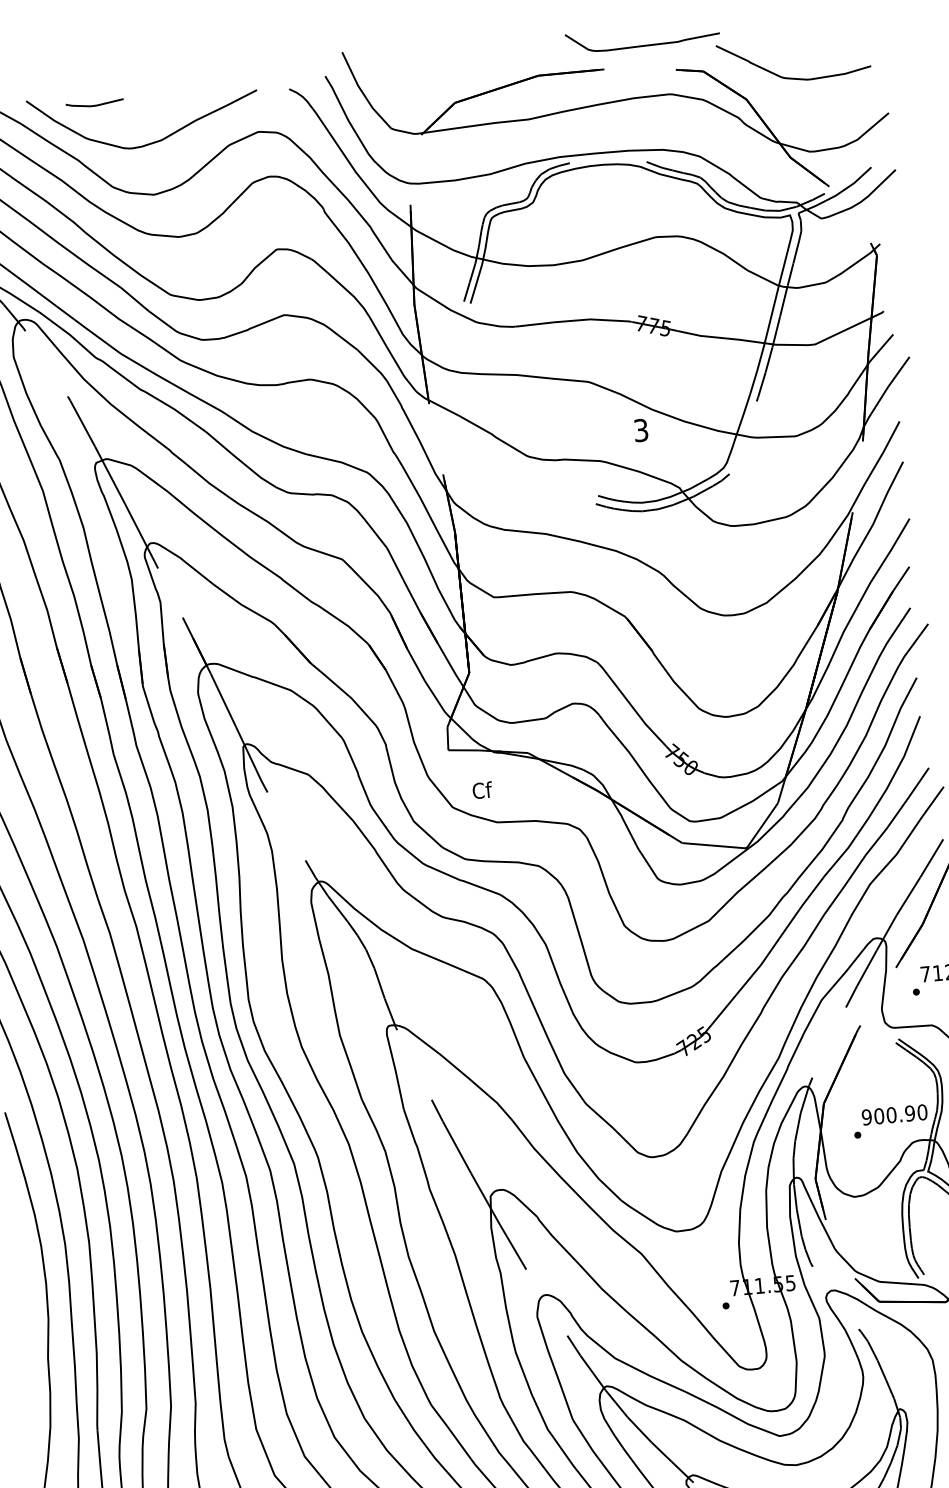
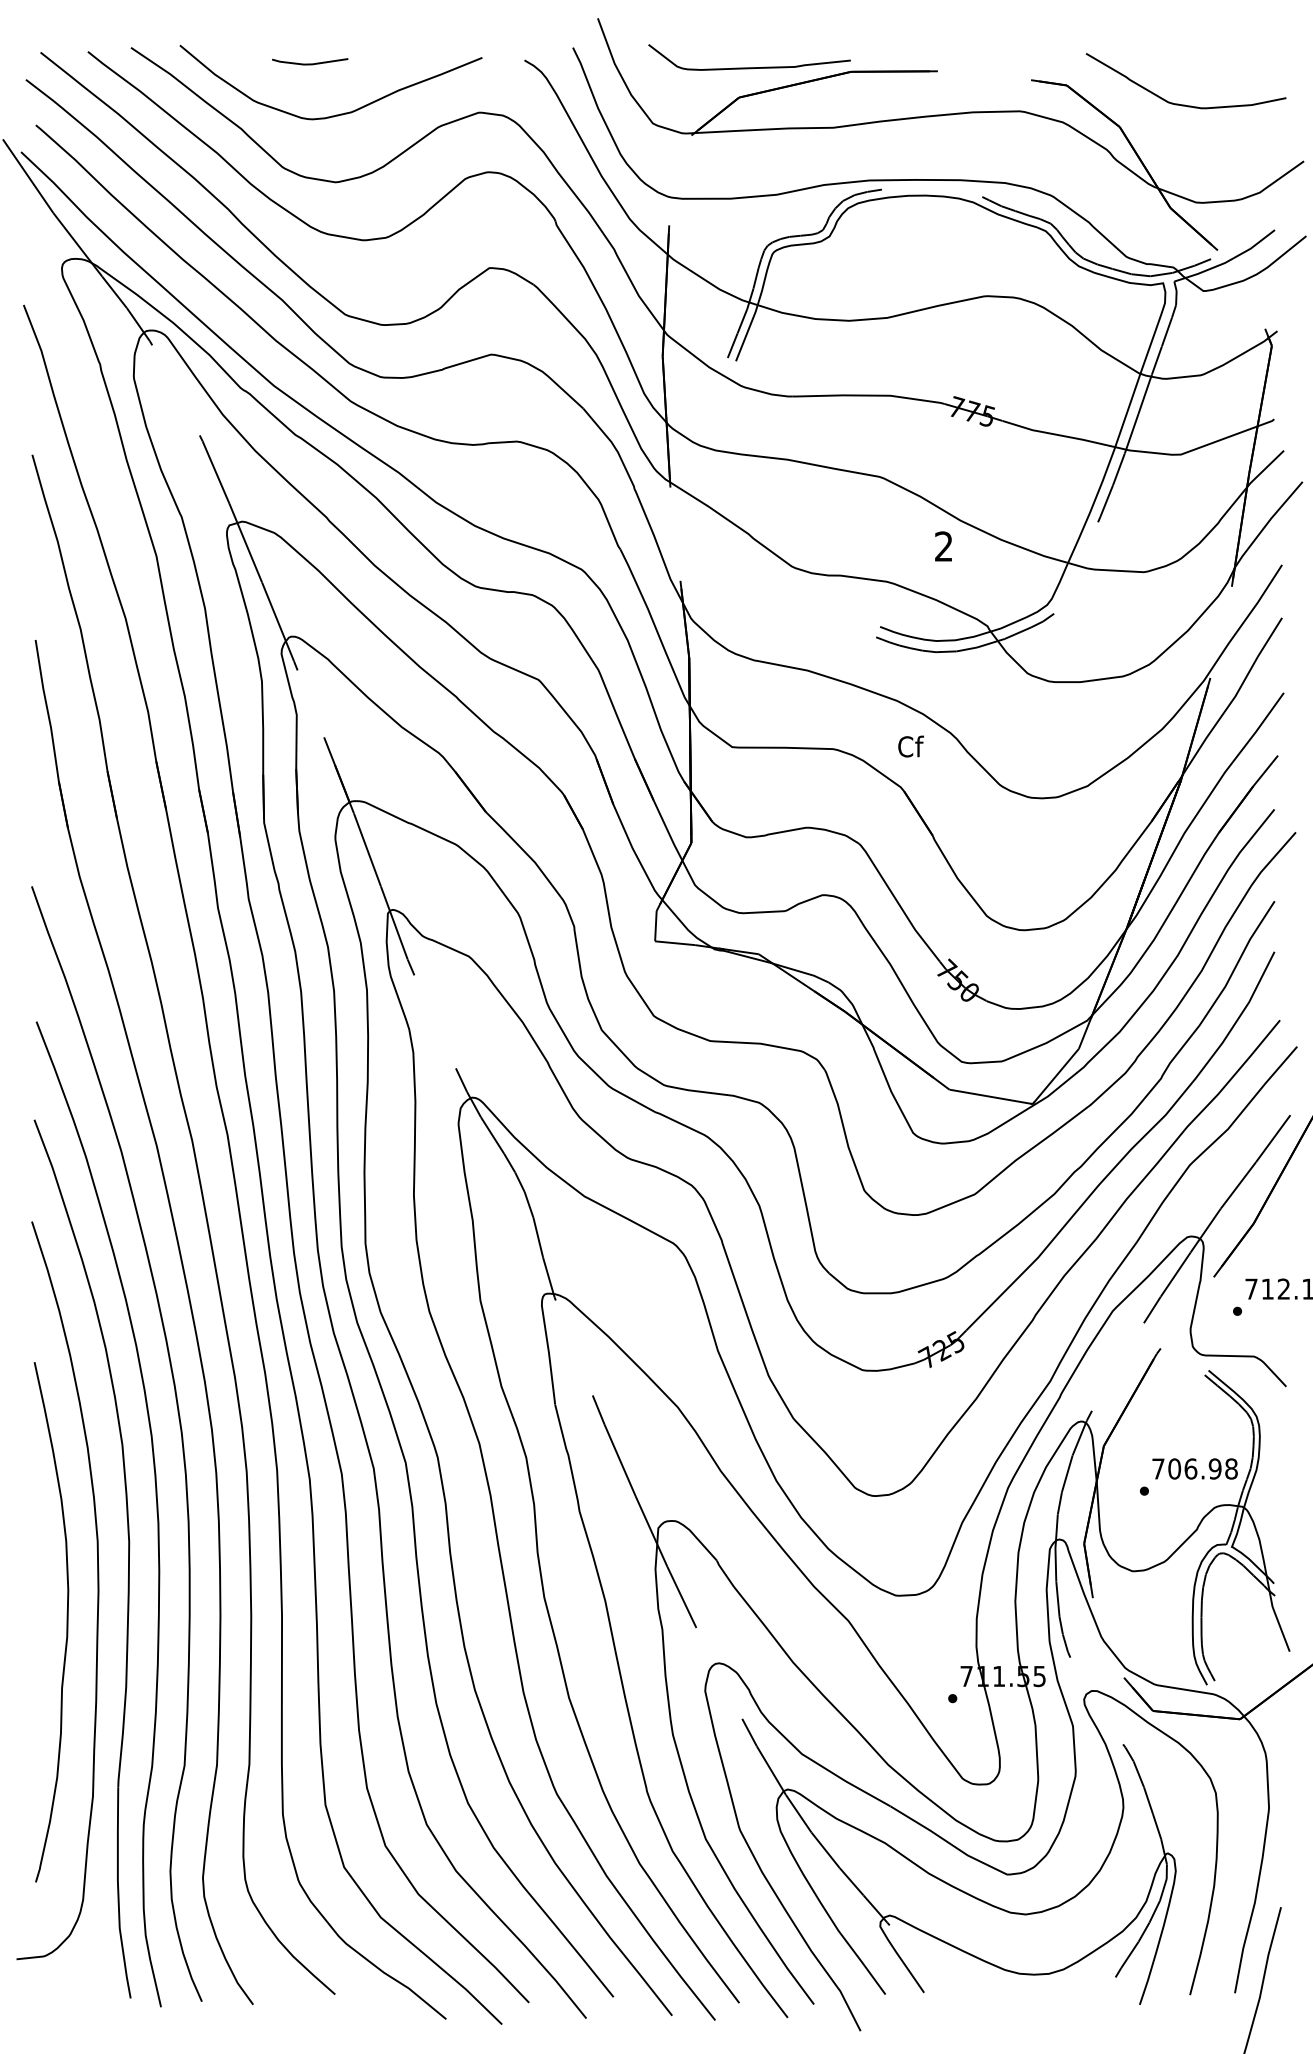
curve: (643, 45) -> (749, 67), moved
line: (95, 105) -> (310, 63), moved
text: (640, 430) -> (943, 546), 3 -> 2
text: (482, 790) -> (910, 746), moved
text: (894, 1114) -> (1194, 1468), 900.90 -> 706.98

